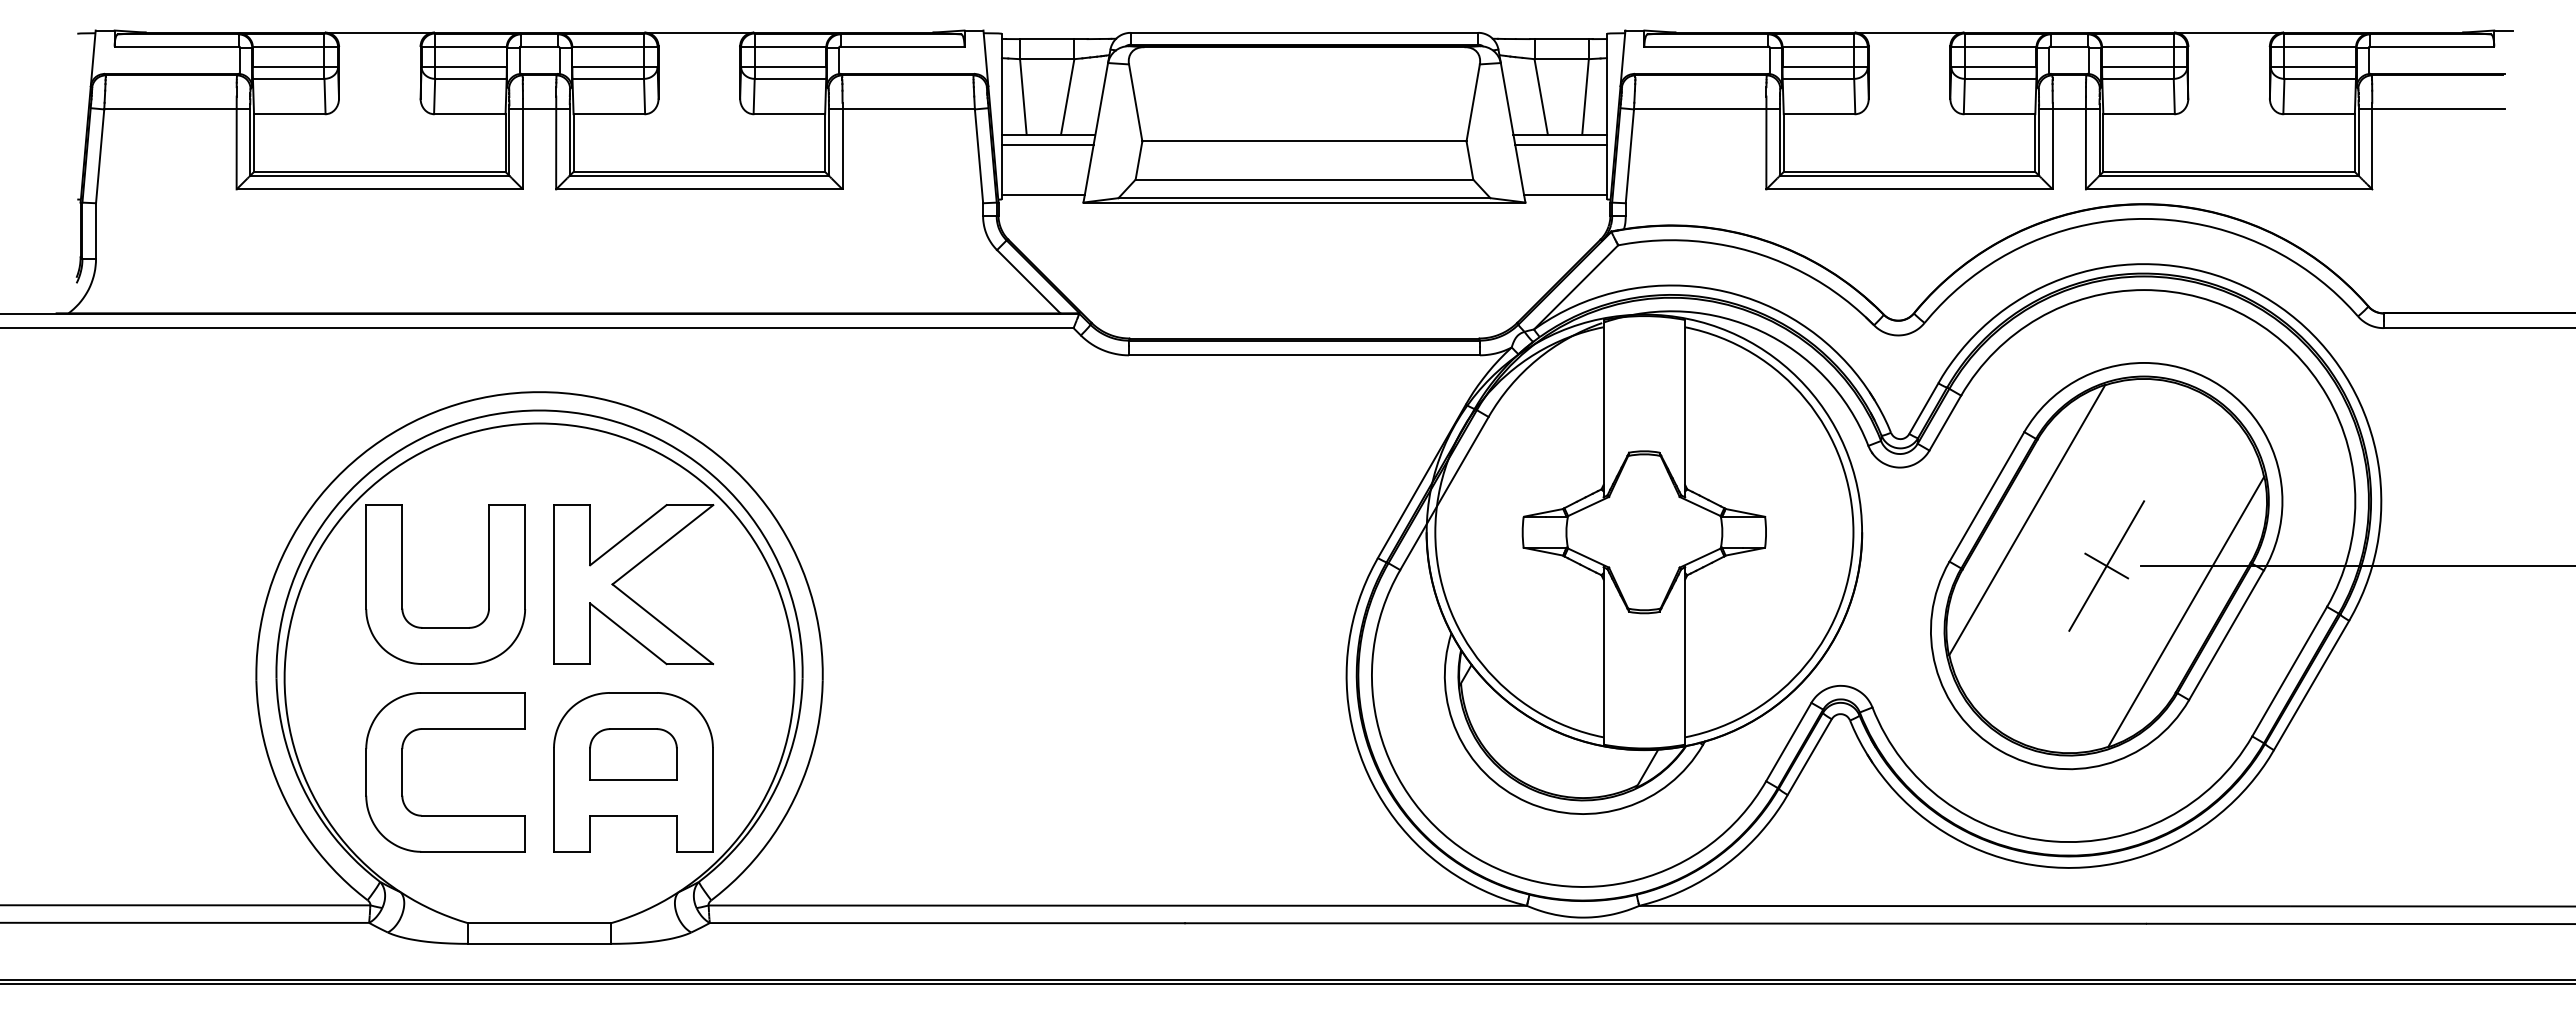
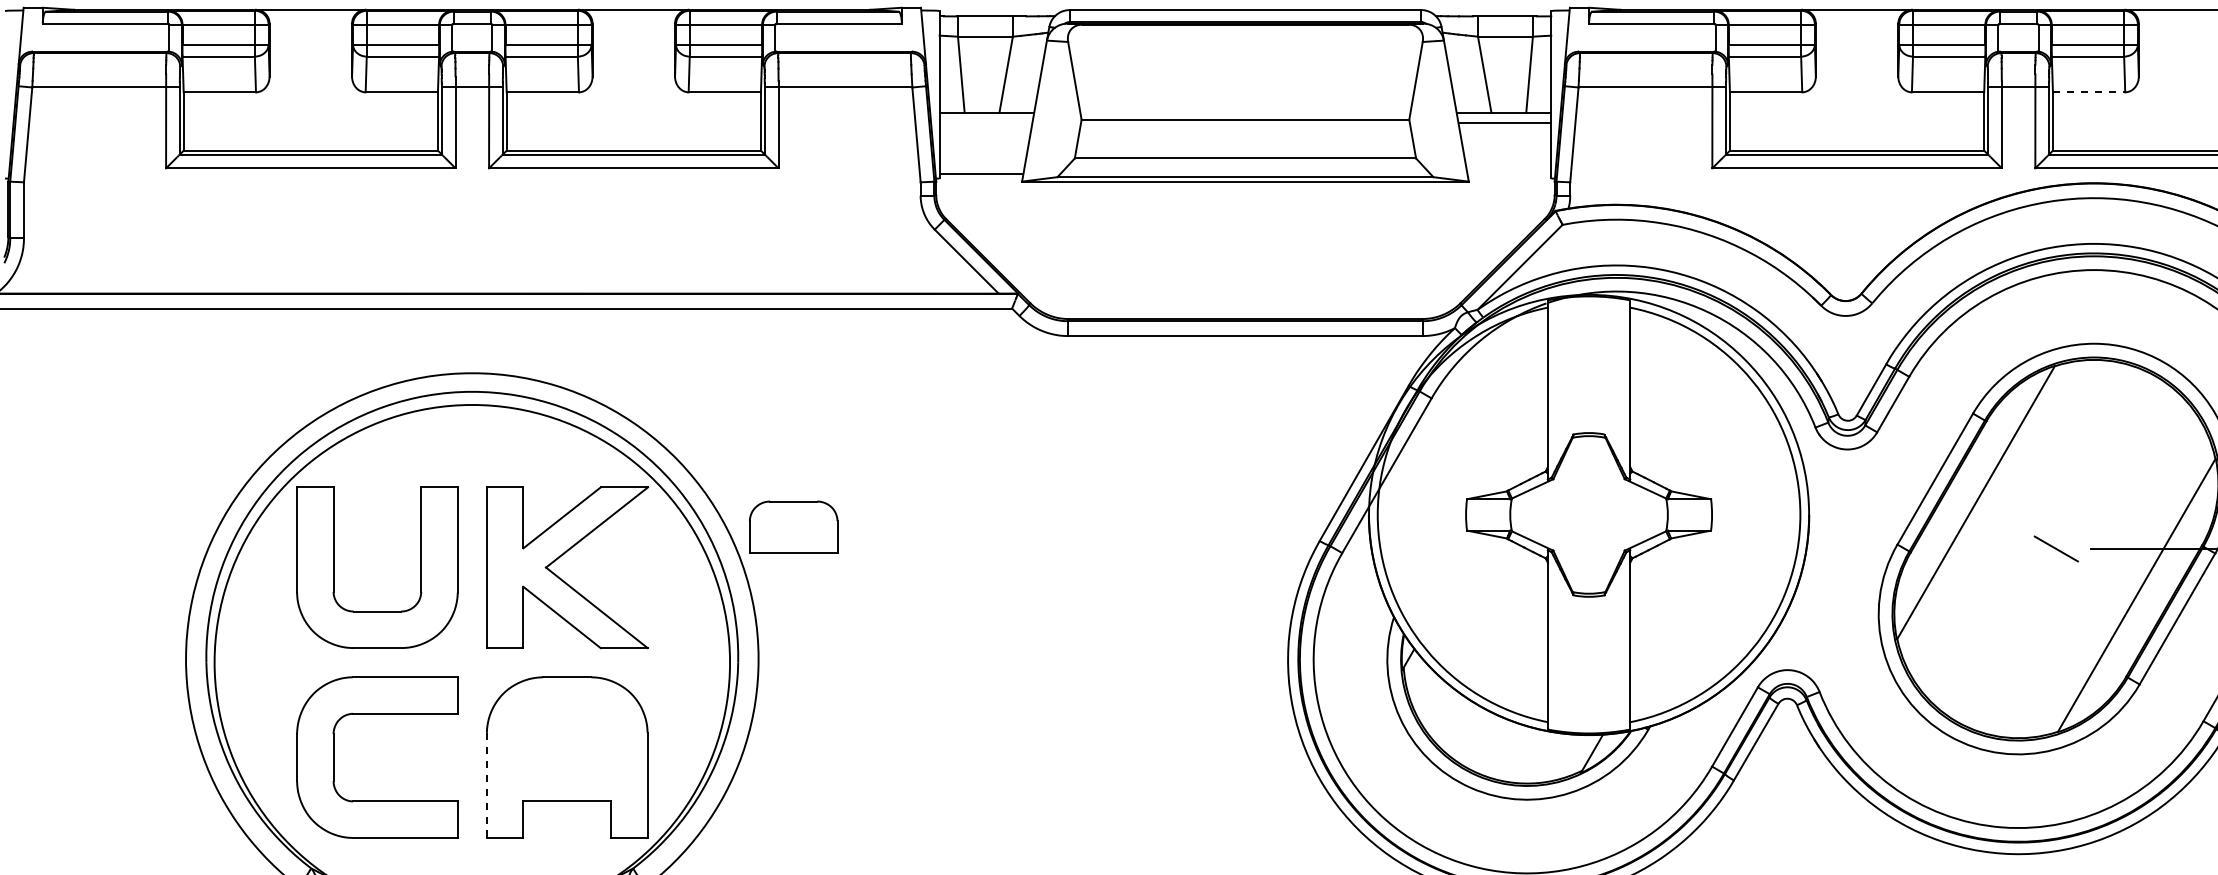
line: (2139, 114) -> (2089, 92), solid -> dashed
line: (1047, 144) -> (985, 122), removed
line: (1565, 195) -> (1509, 174), removed
line: (2106, 565) -> (2056, 548), removed
part: (633, 754) -> (793, 527), moved
line: (554, 799) -> (487, 785), solid -> dashed

